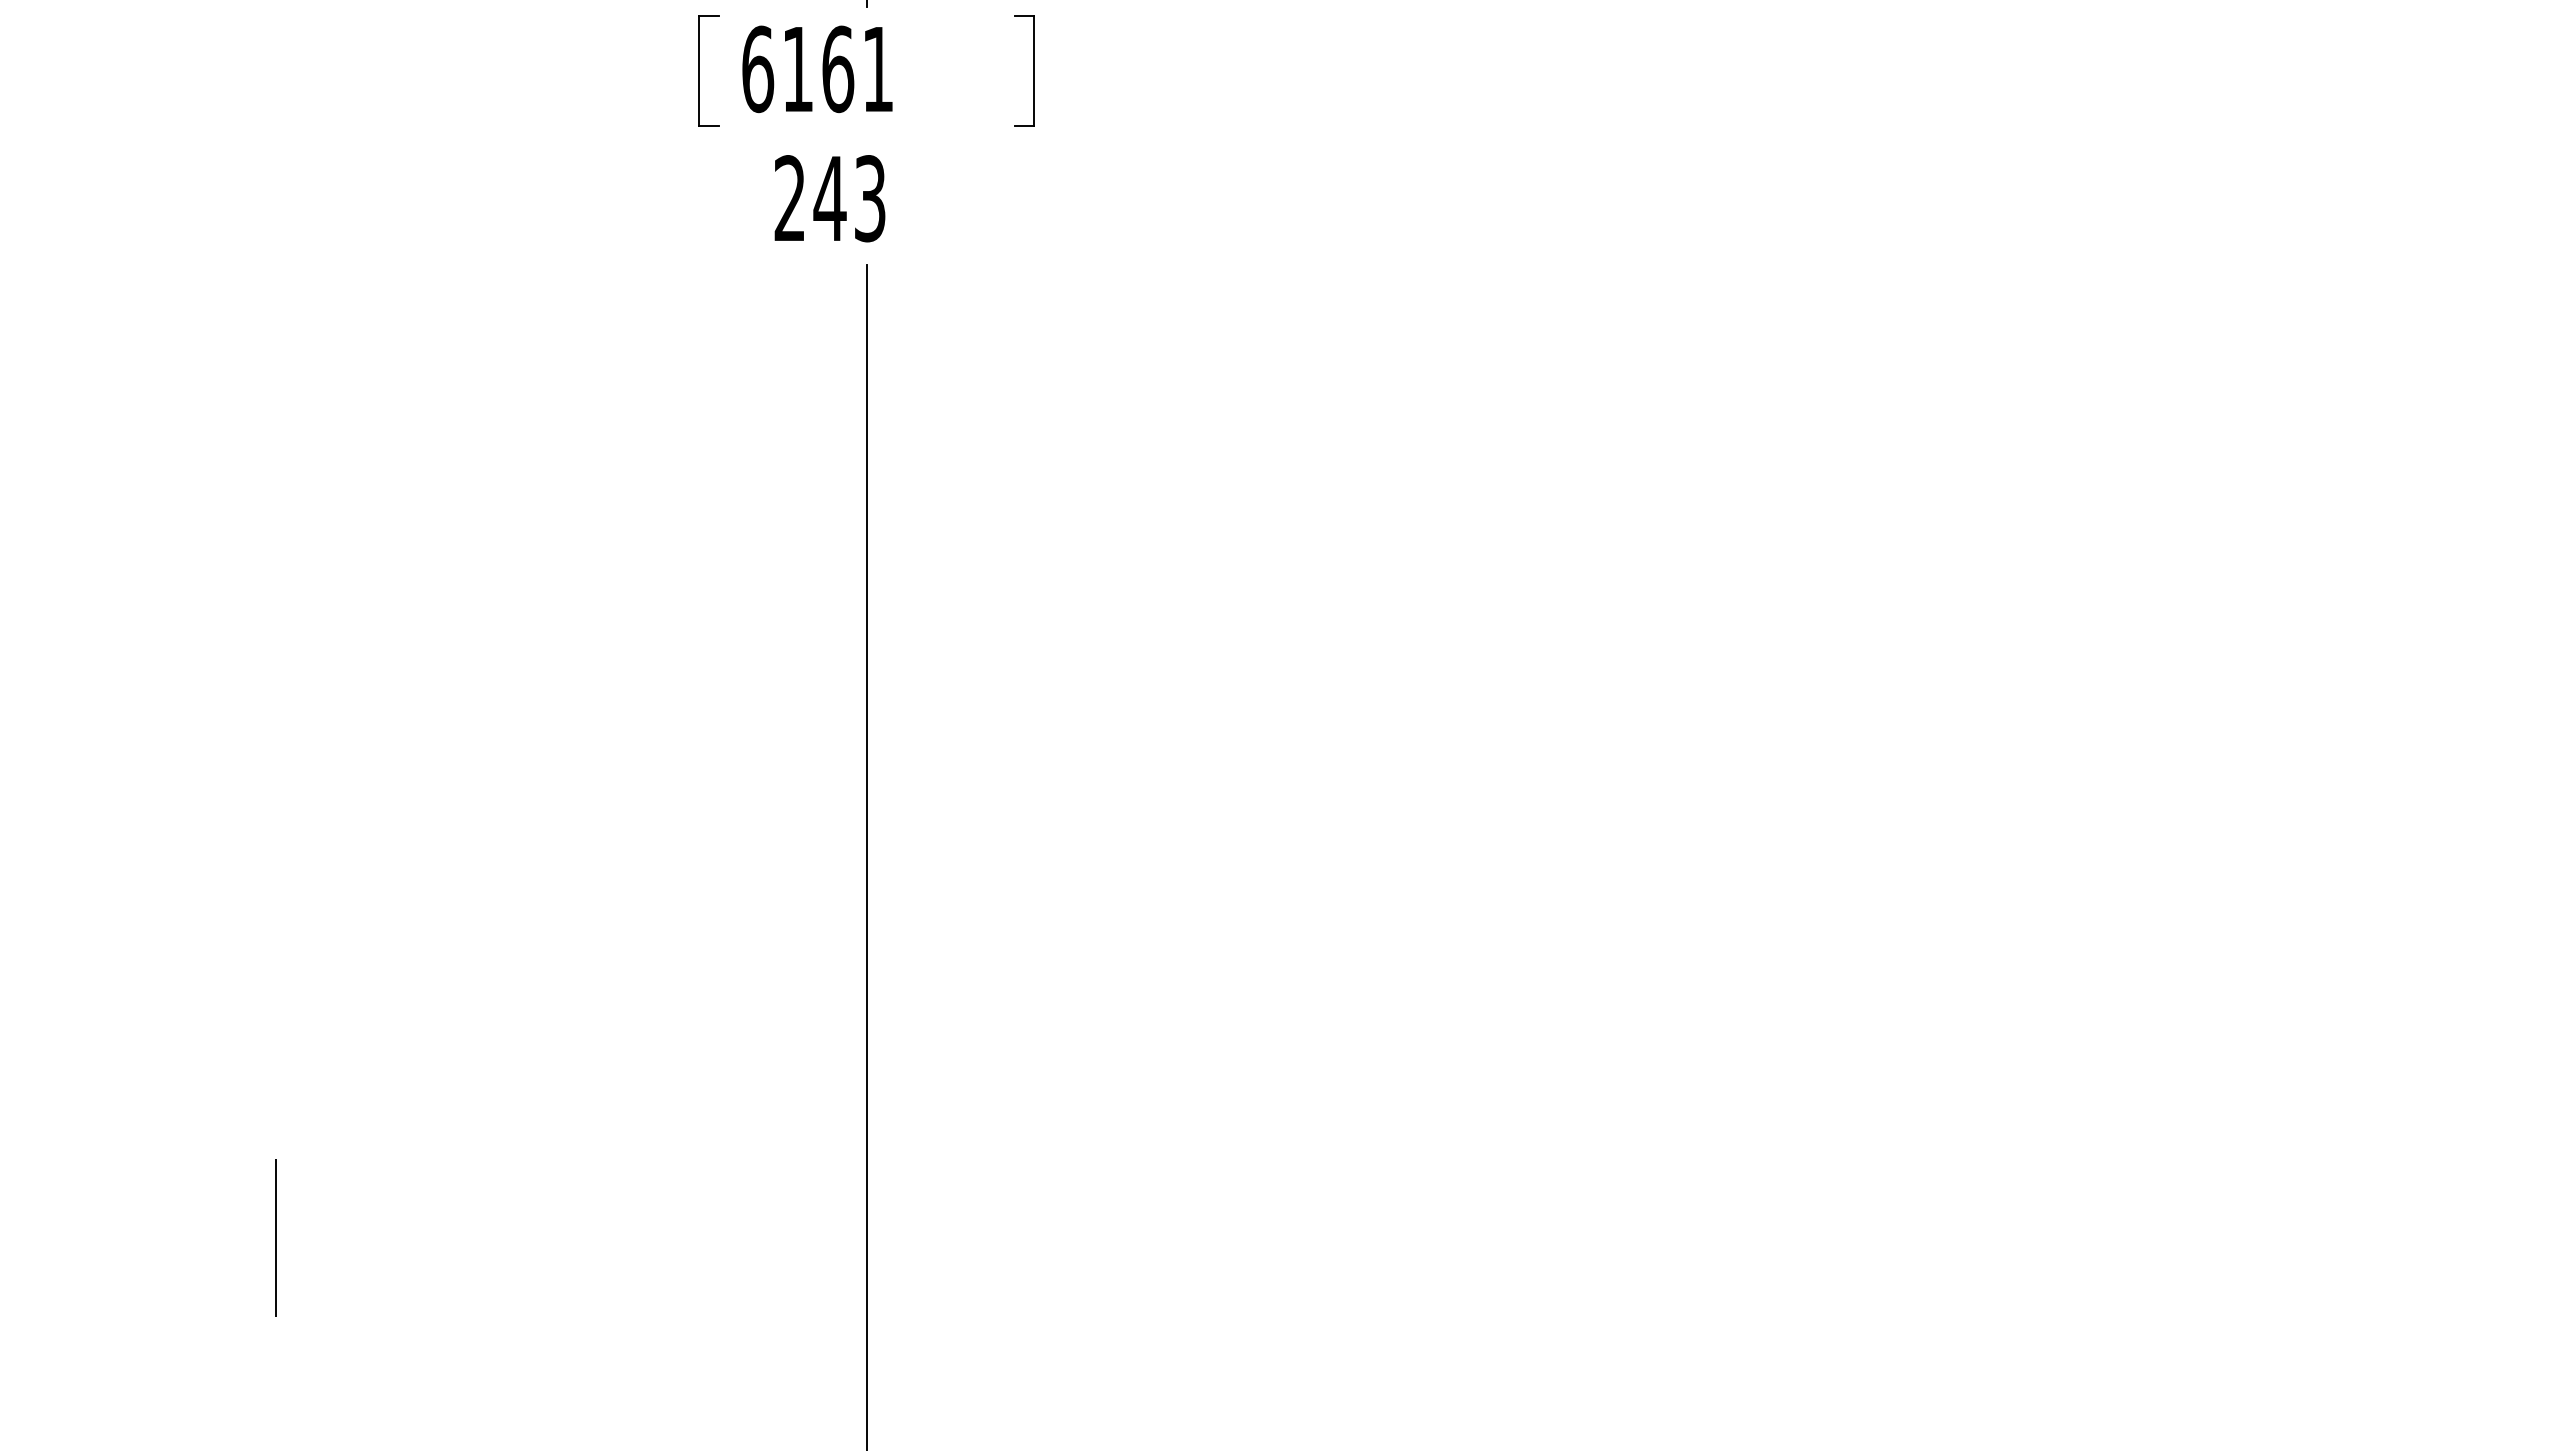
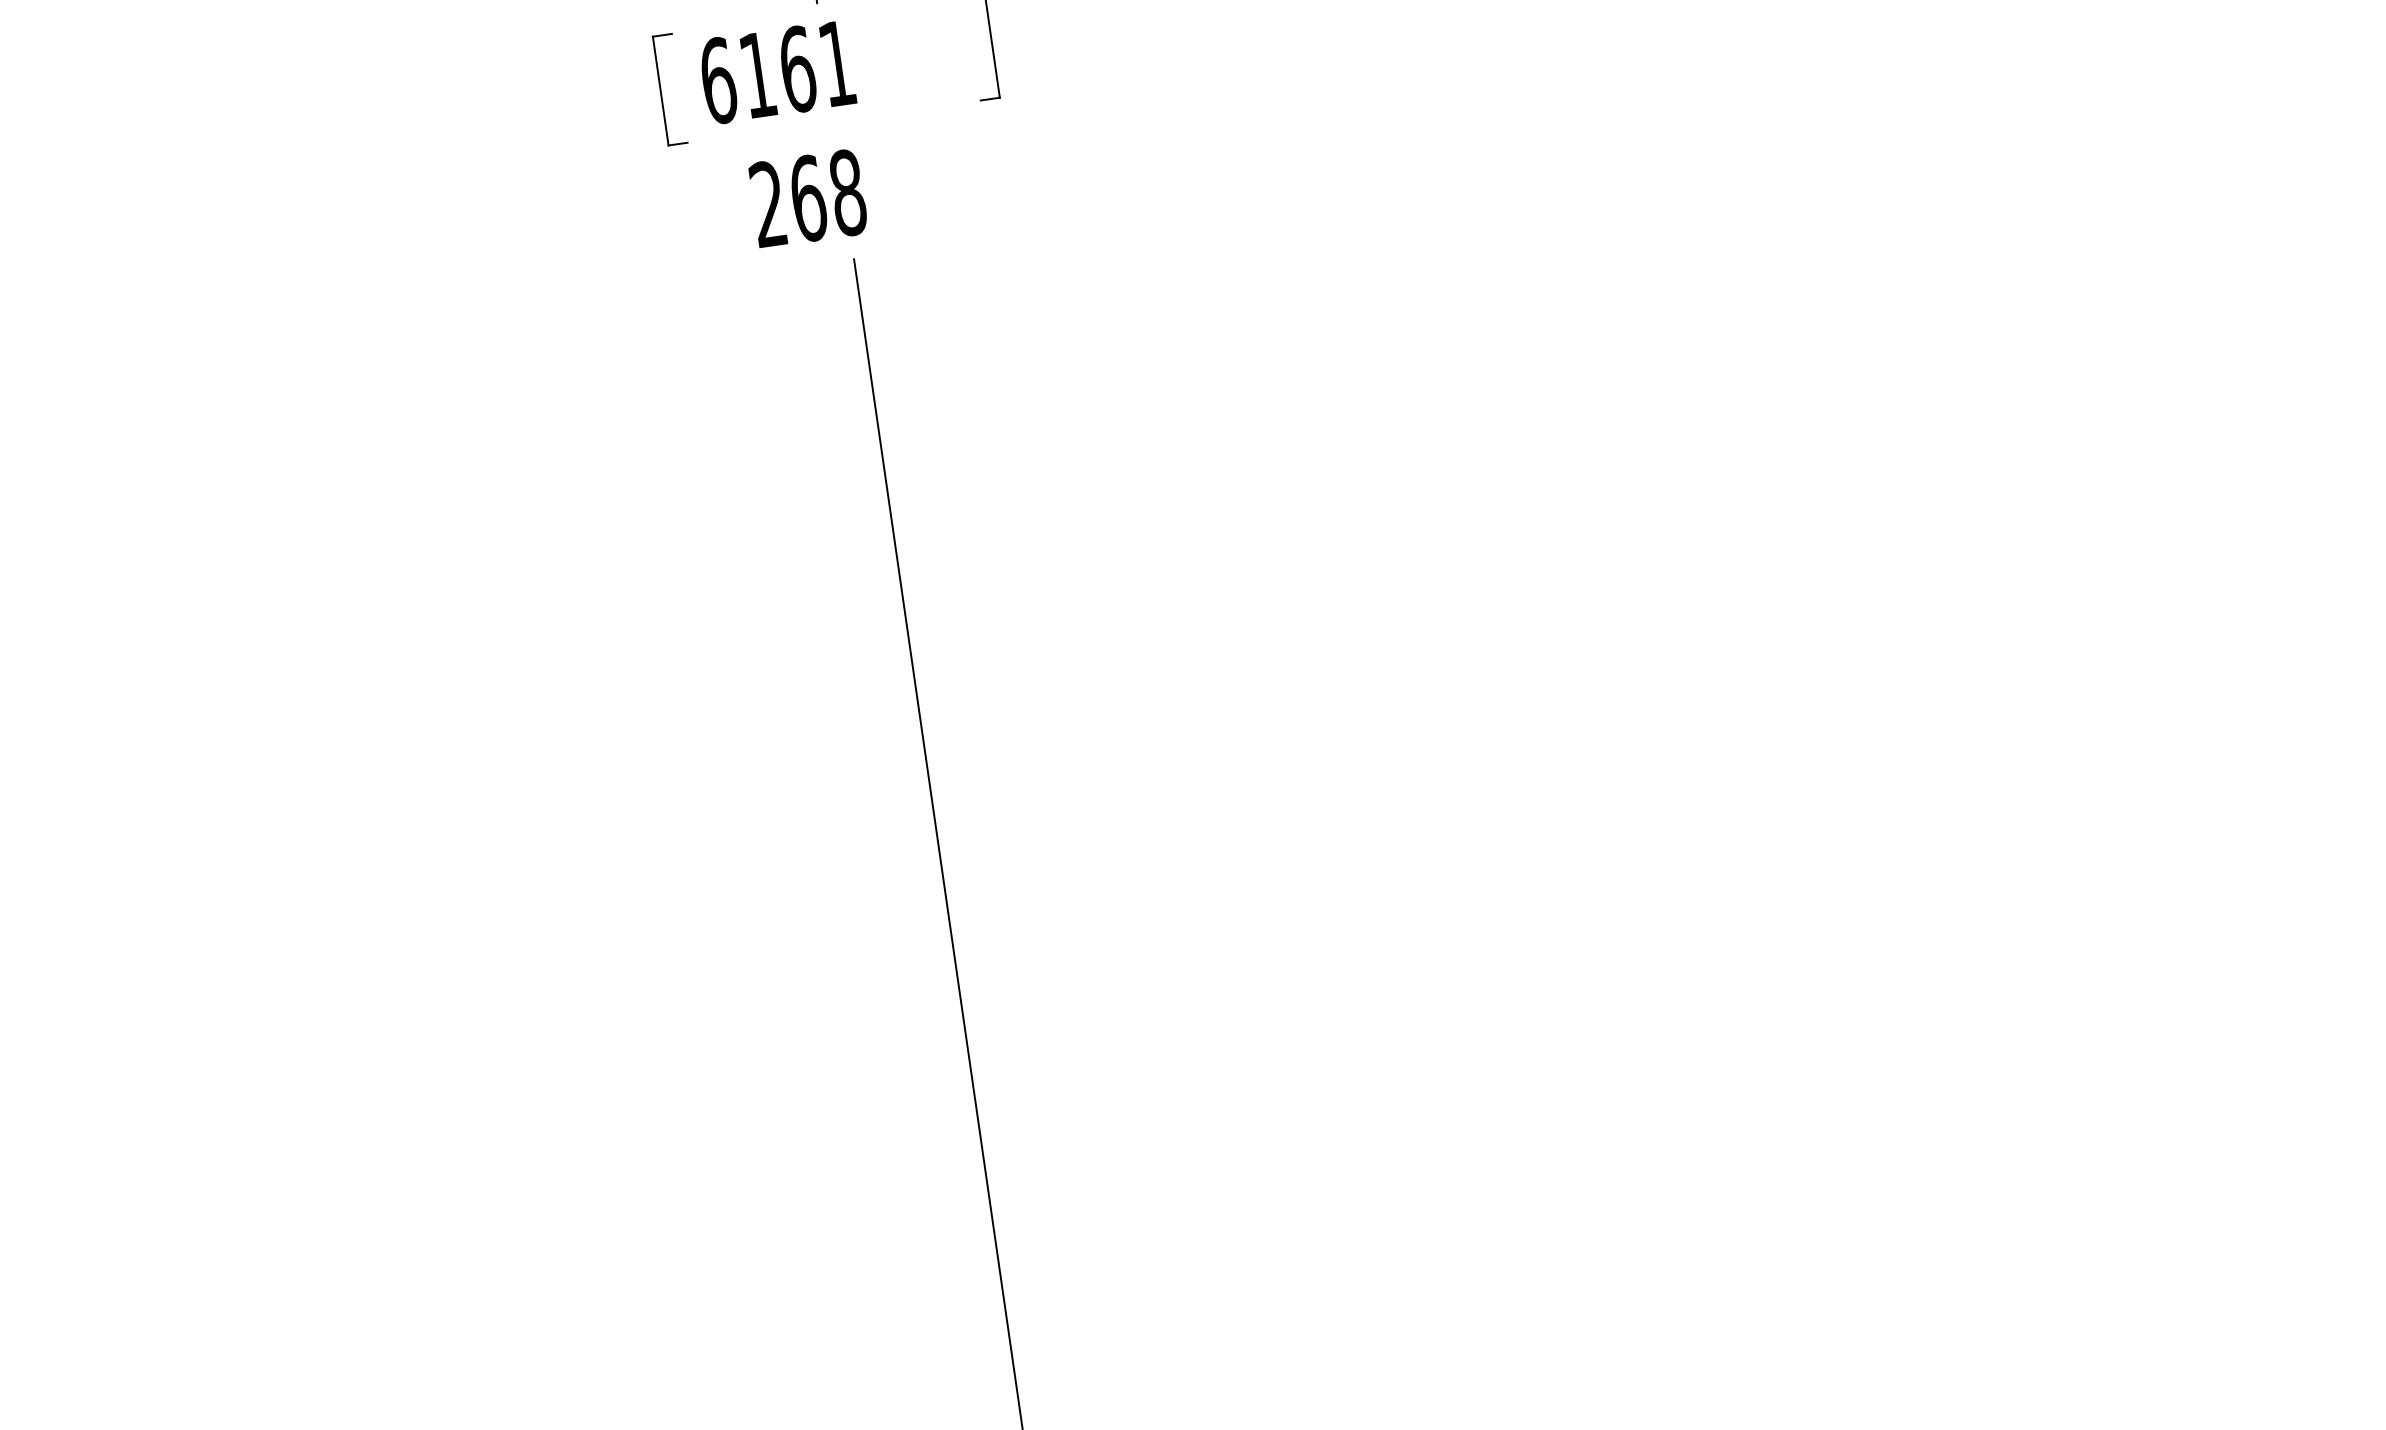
text: (849, 198) -> (827, 195), 243 -> 268
line: (276, 1237) -> (408, 1305), removed

